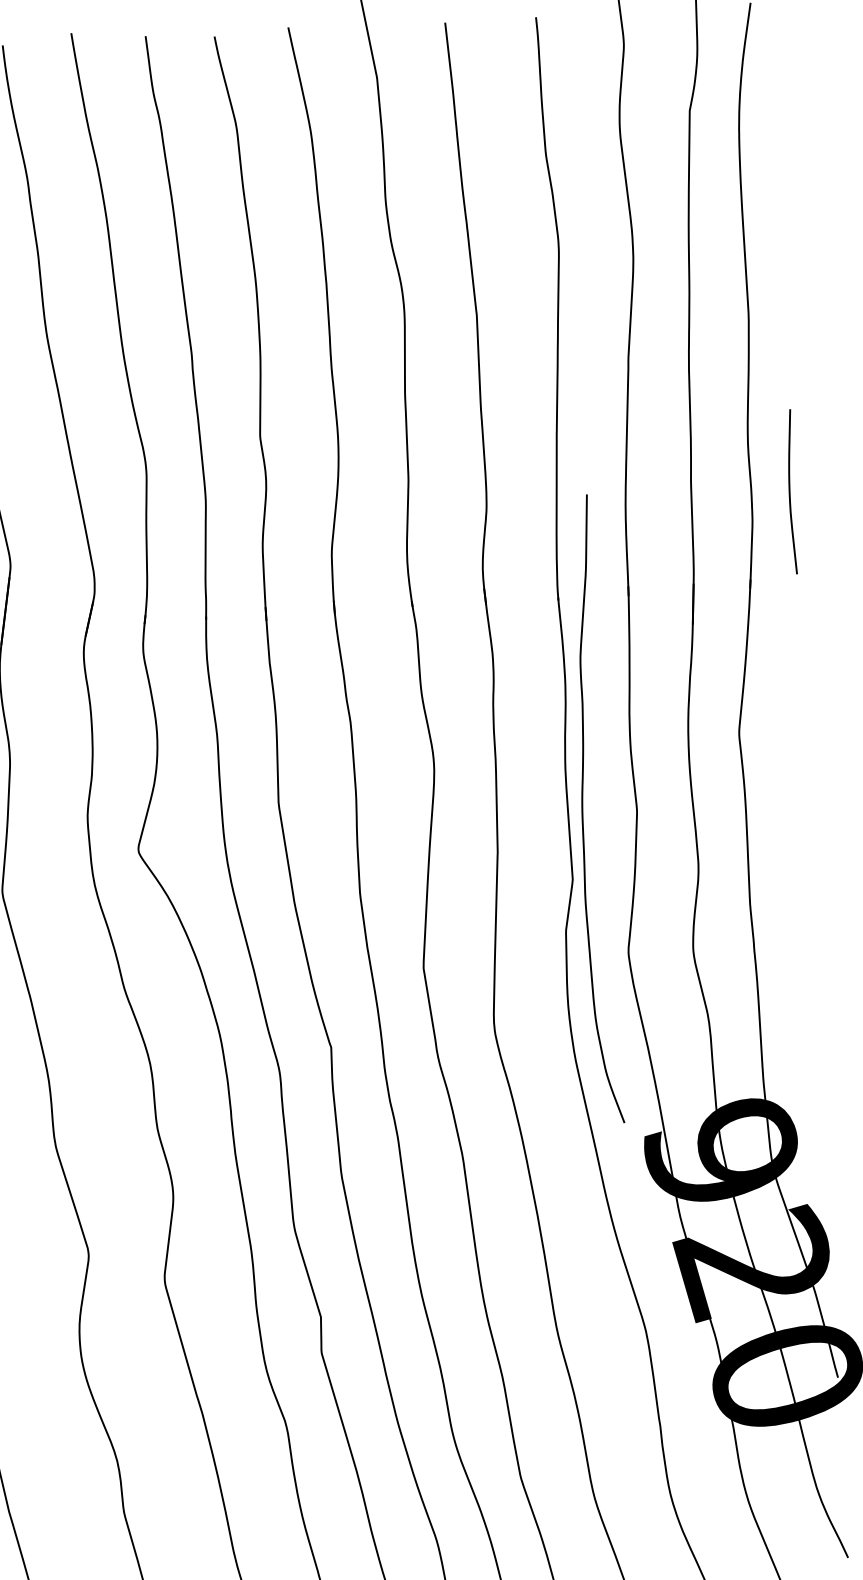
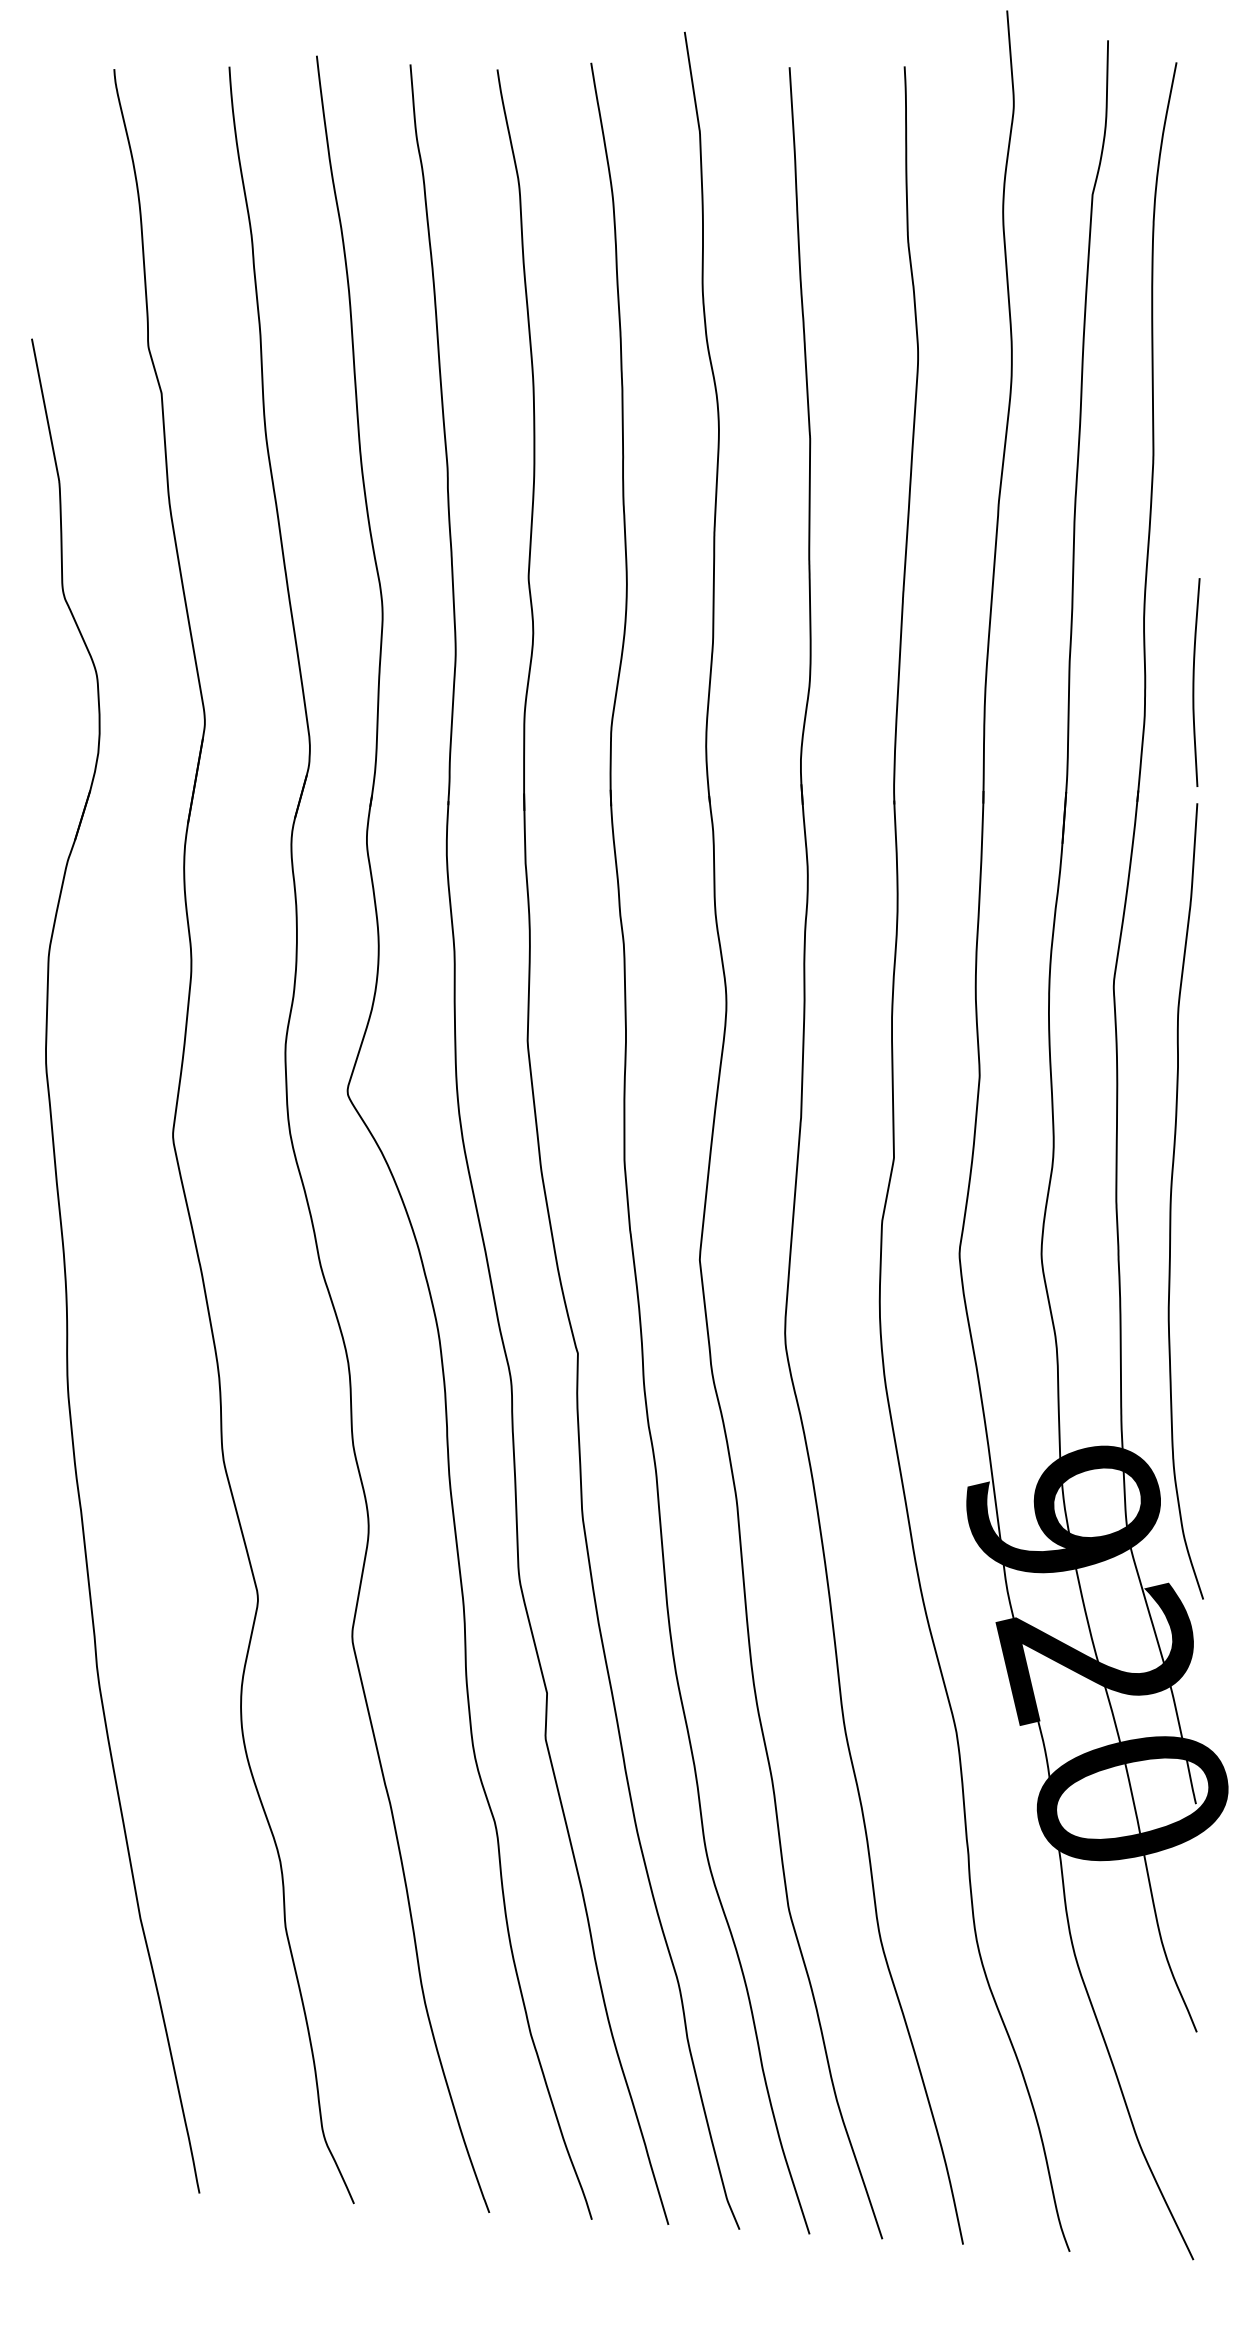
curve: (582, 810) -> (1171, 1201), moved

